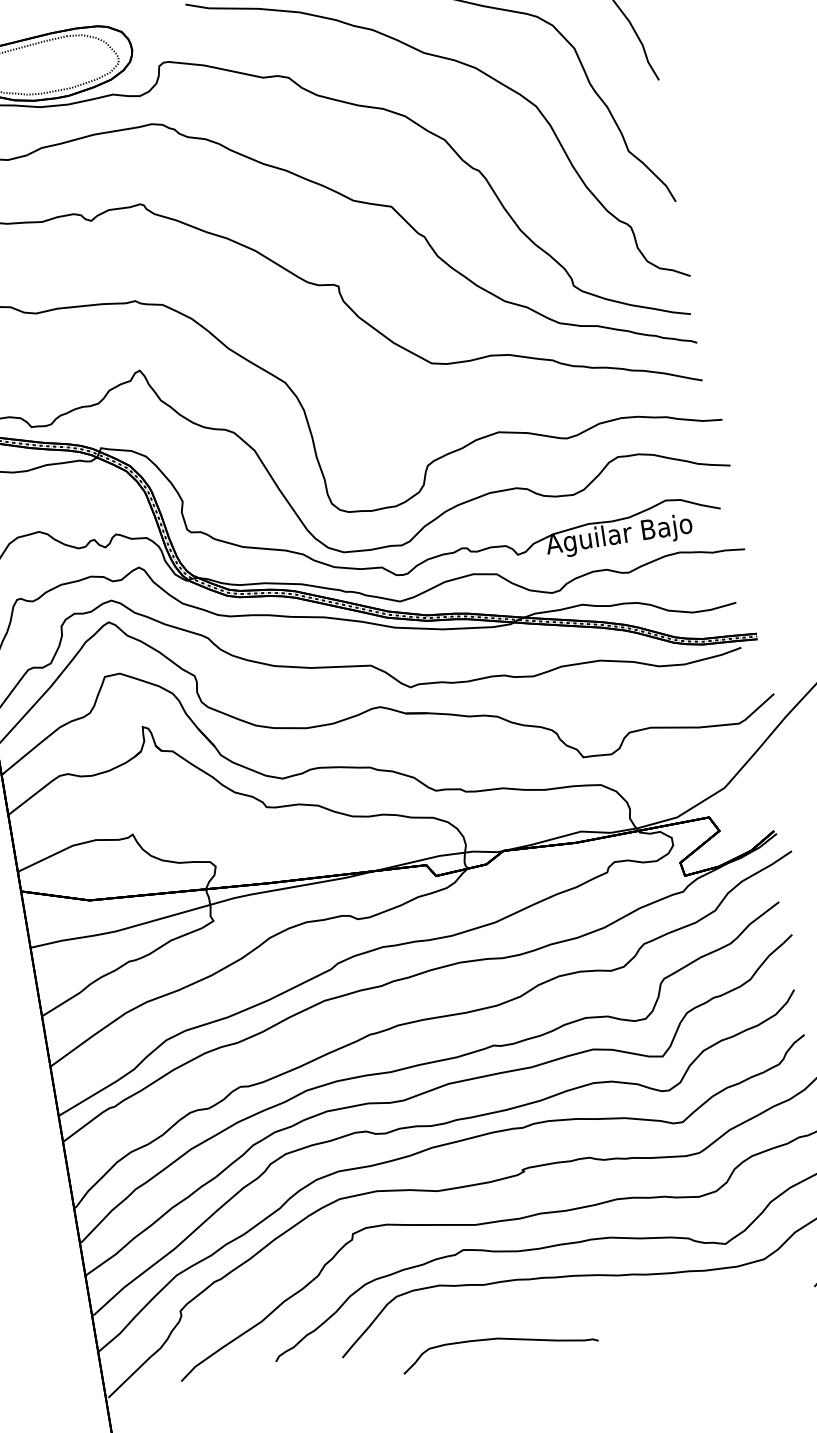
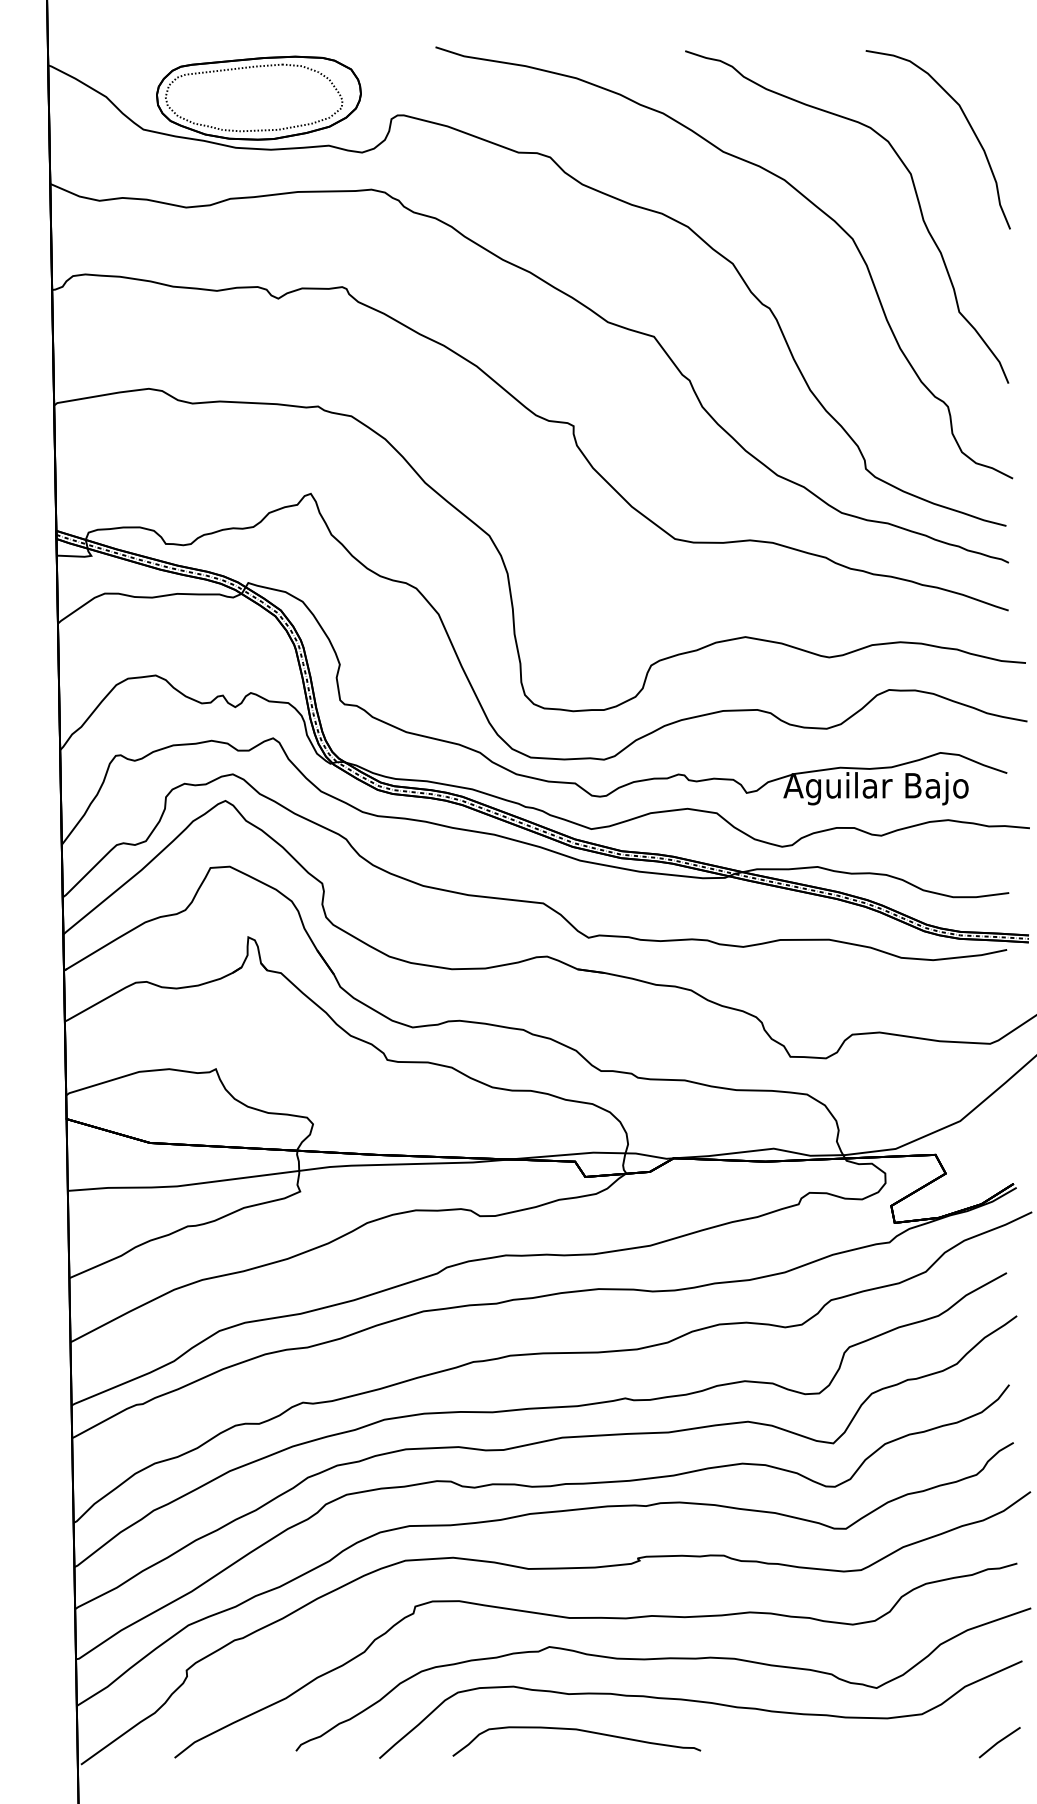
curve: (501, 1339) -> (580, 1731), moved

